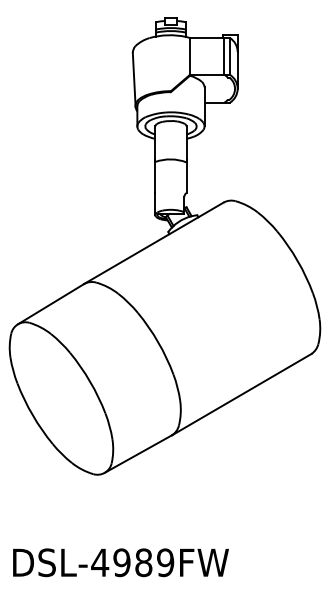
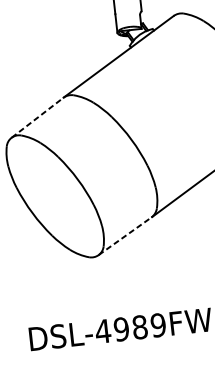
line: (51, 304) -> (38, 117), solid -> dashed
line: (138, 454) -> (125, 236), solid -> dashed

